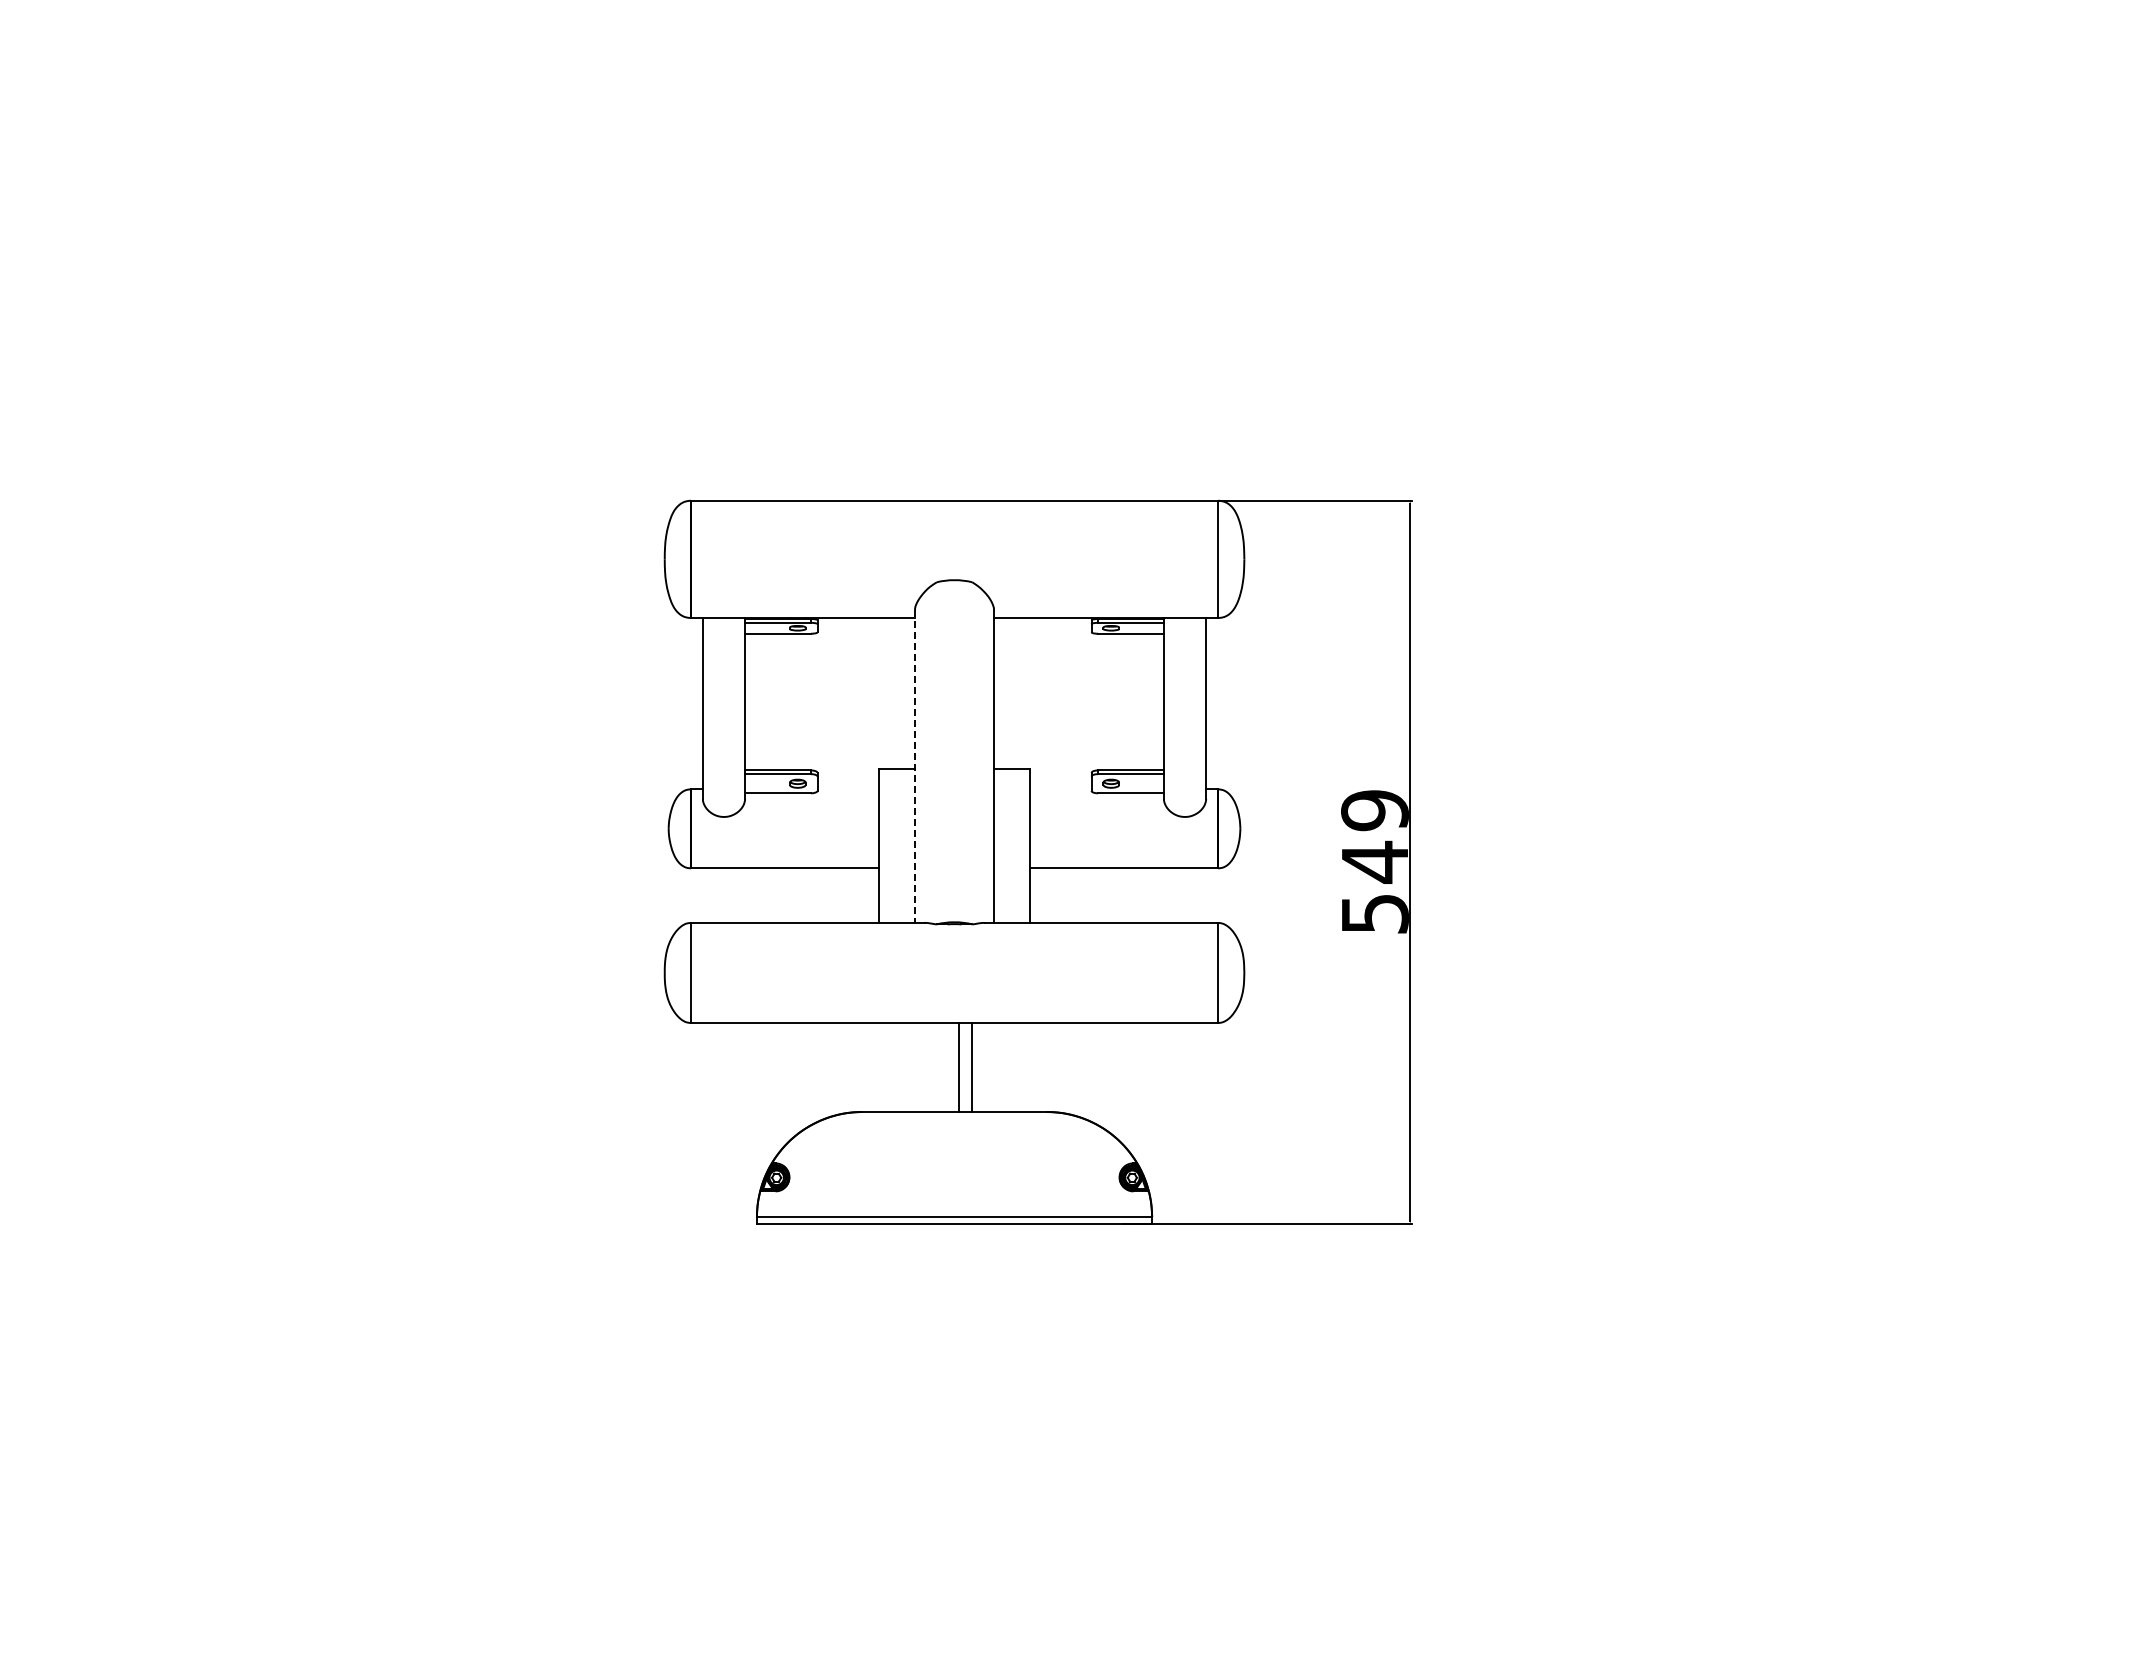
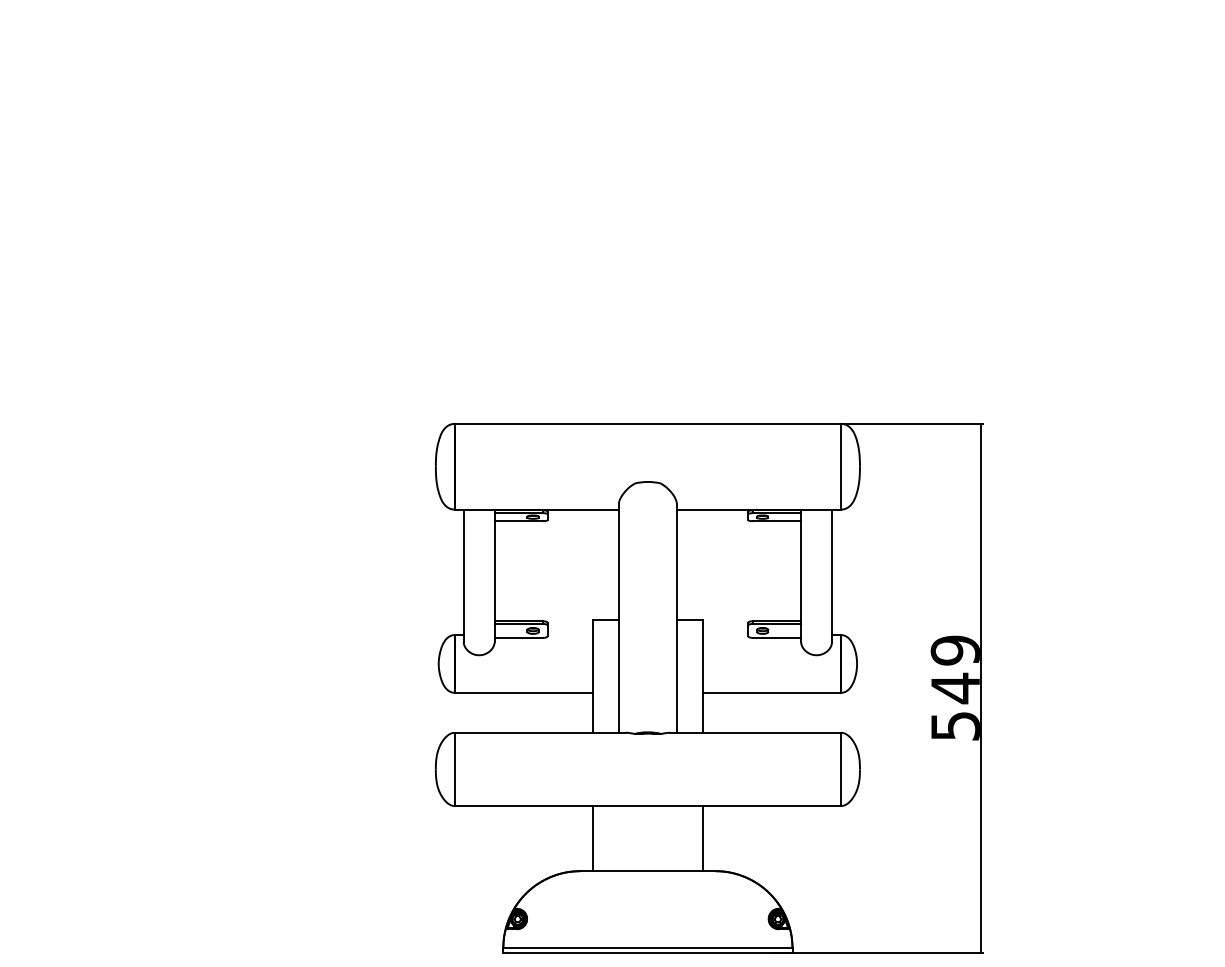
line: (915, 767) -> (619, 619), dashed -> solid
line: (959, 1067) -> (593, 838), moved
line: (971, 1067) -> (702, 838), moved

